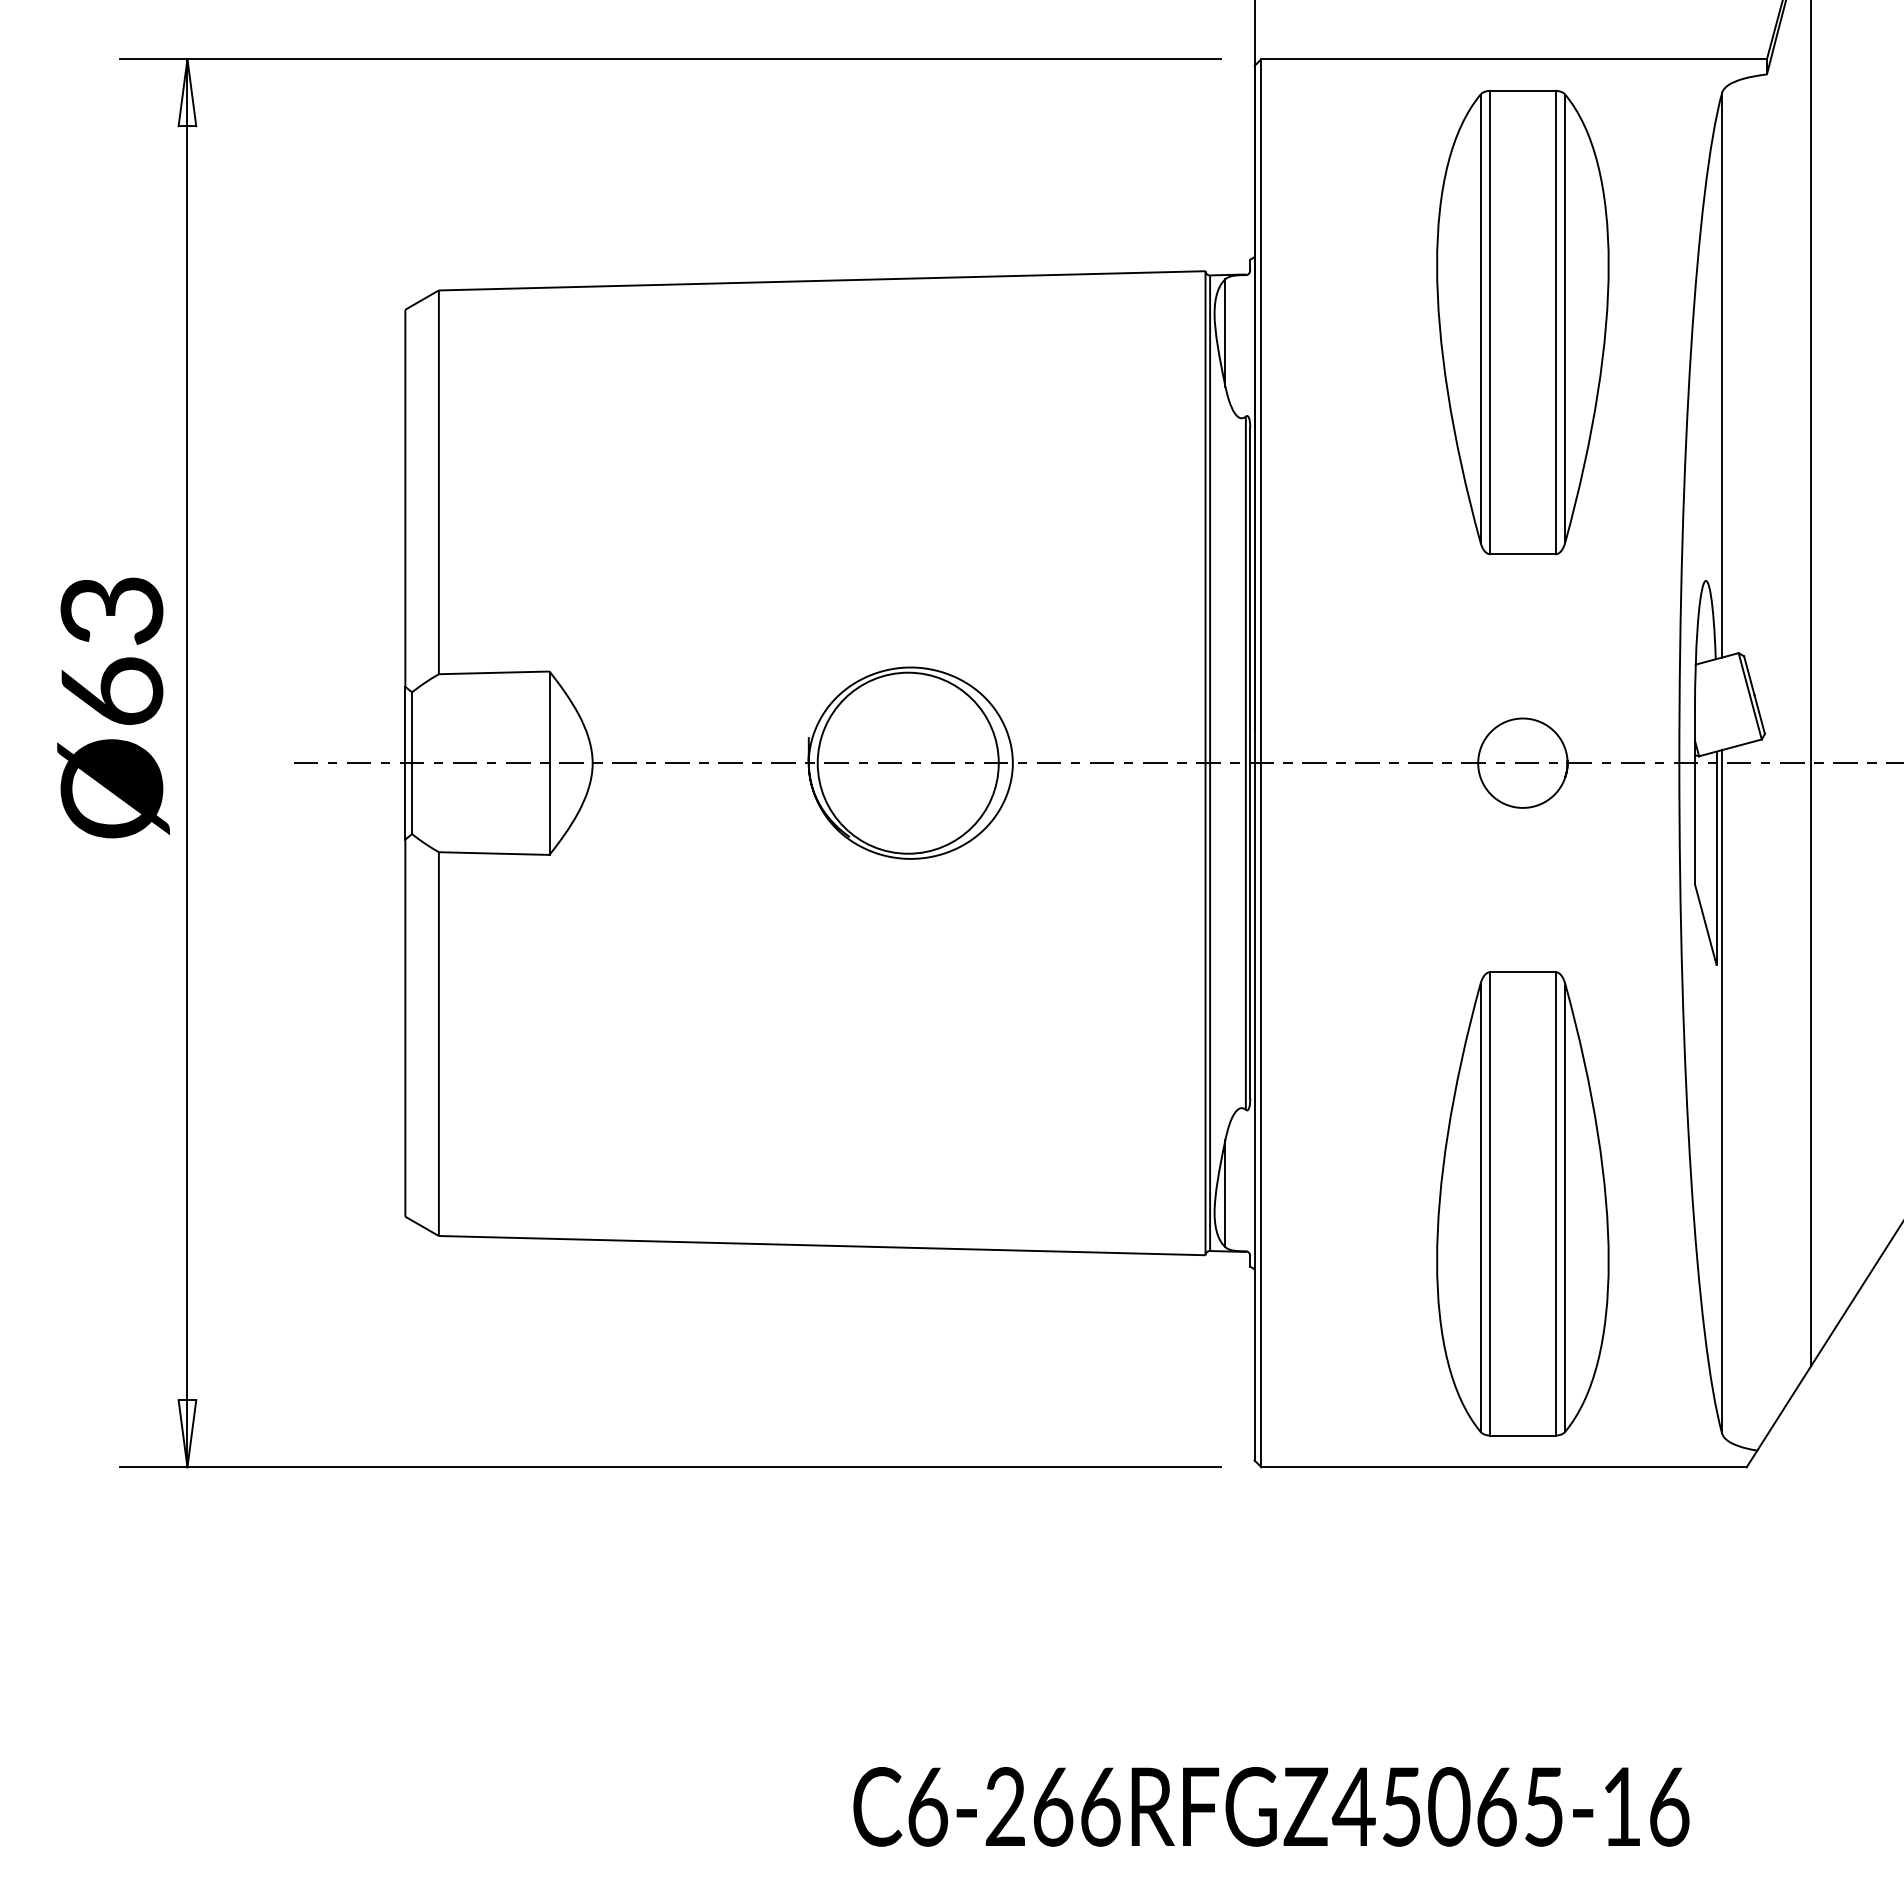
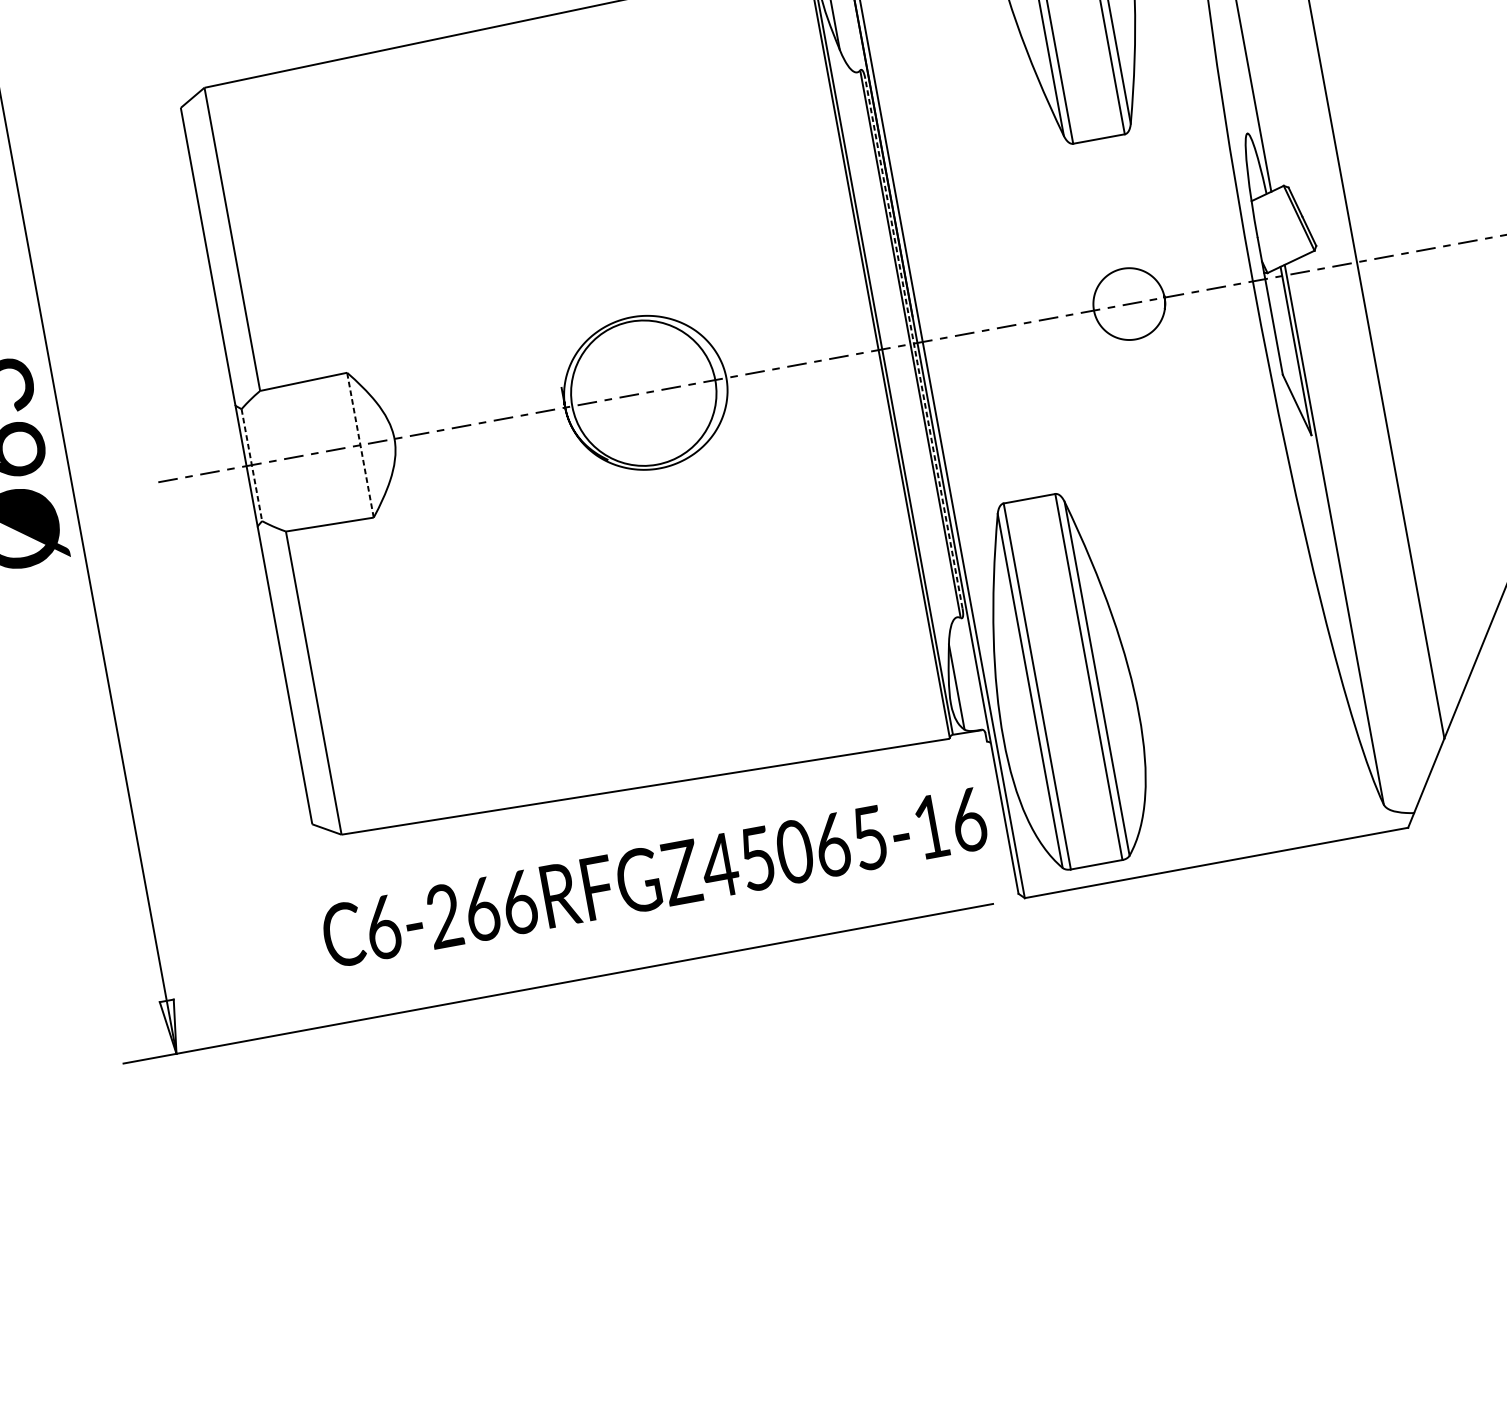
line: (1250, 762) -> (914, 343), solid -> dashed
line: (412, 763) -> (252, 465), solid -> dashed
line: (549, 763) -> (360, 445), solid -> dashed
part: (1522, 1203) -> (1062, 681), moved
text: (1271, 1806) -> (654, 877), moved

